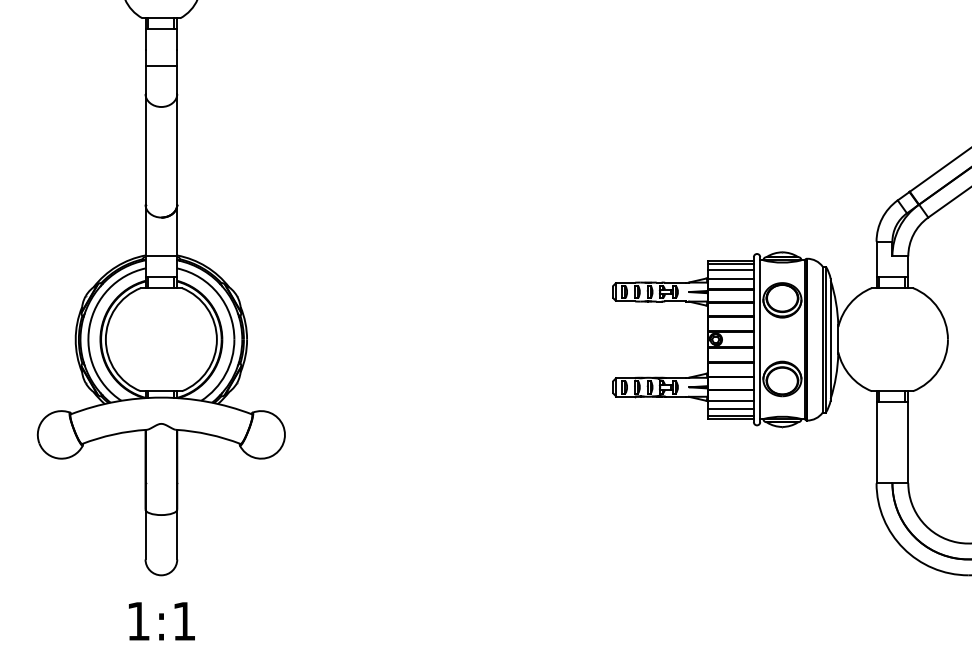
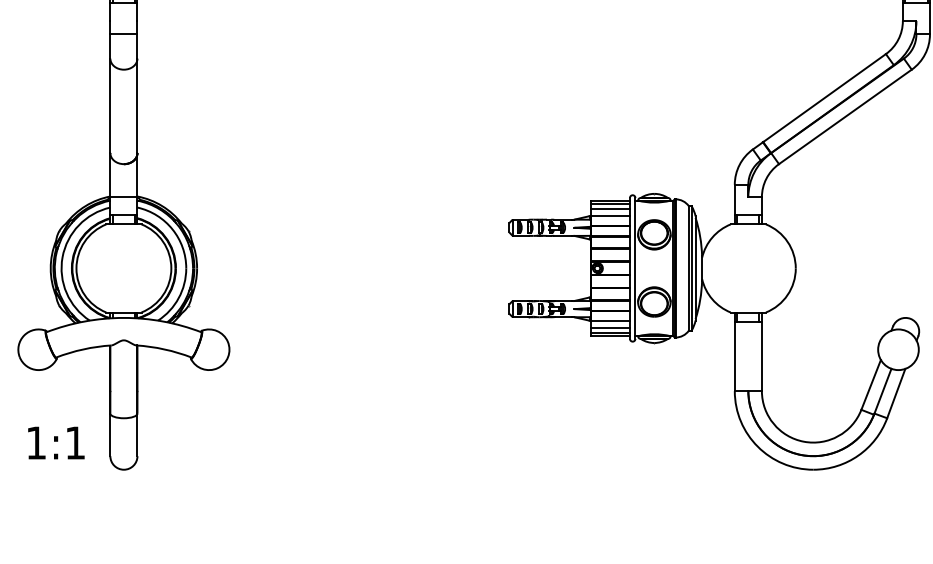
text: (162, 620) -> (56, 442), moved

